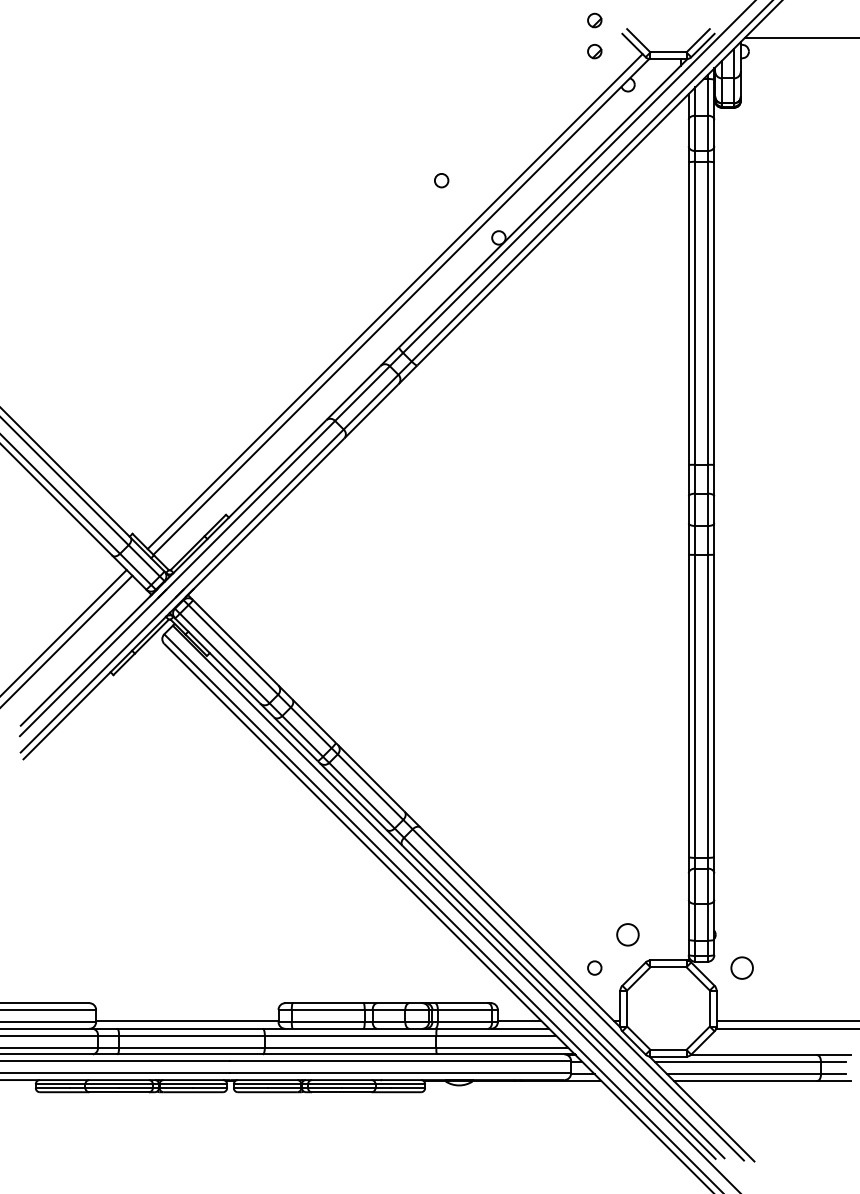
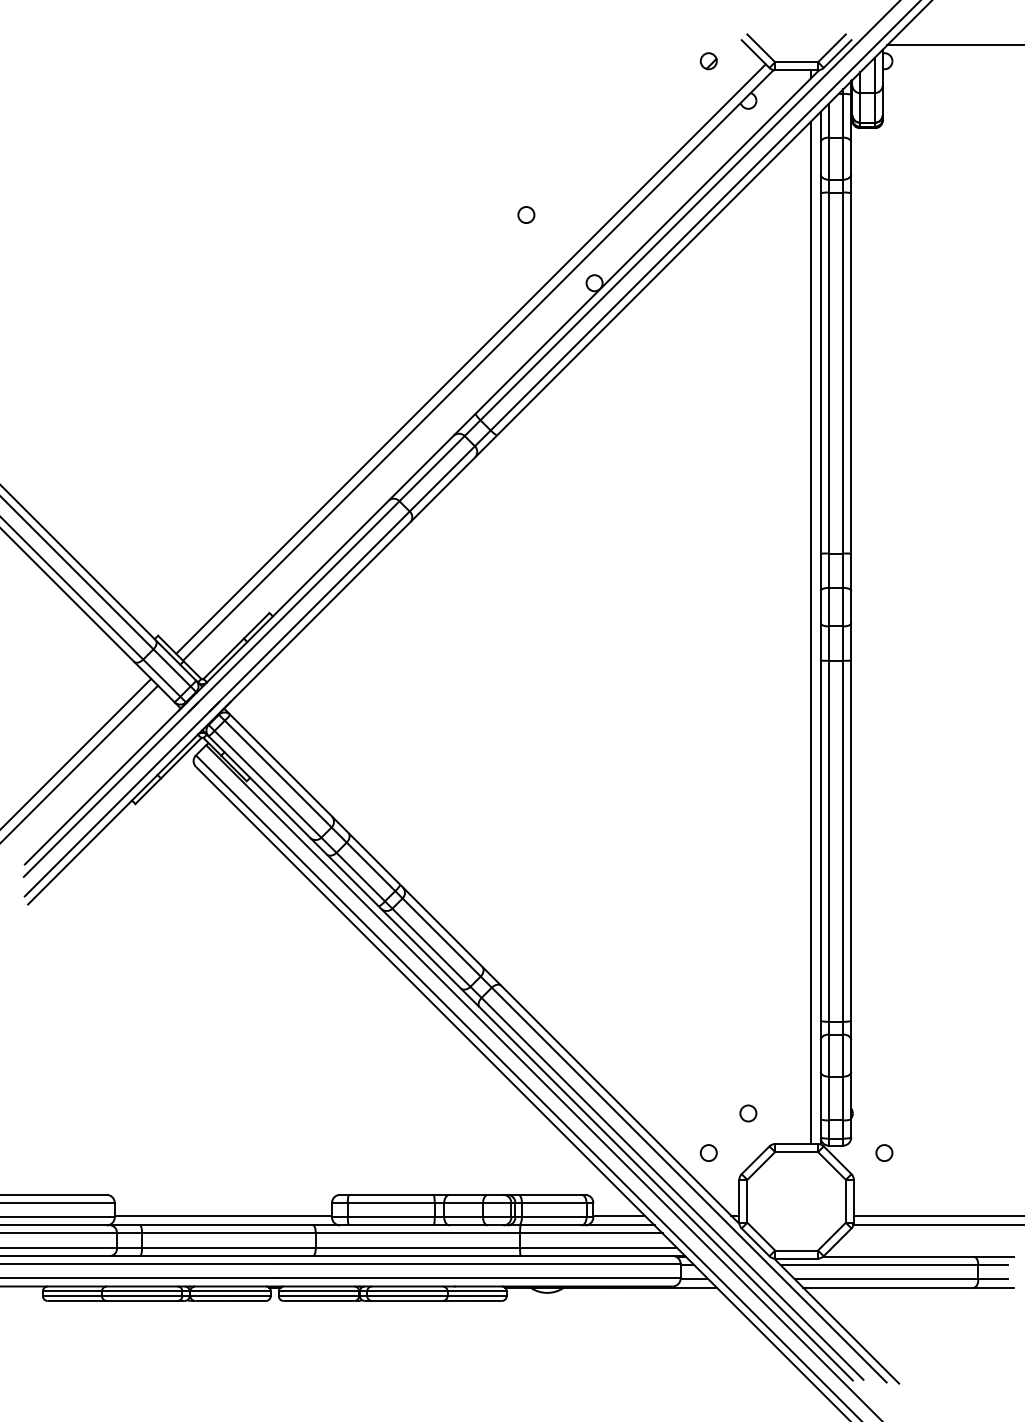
part: (594, 20) -> (708, 24), removed
line: (680, 531) -> (811, 632), added
circle: (628, 934) -> (748, 1113), size x0.62
circle: (742, 967) -> (884, 1152), size x0.62

